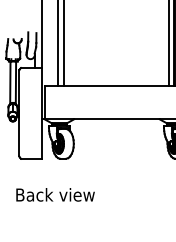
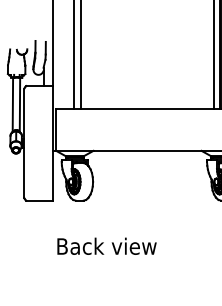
text: (55, 194) -> (106, 245), moved

